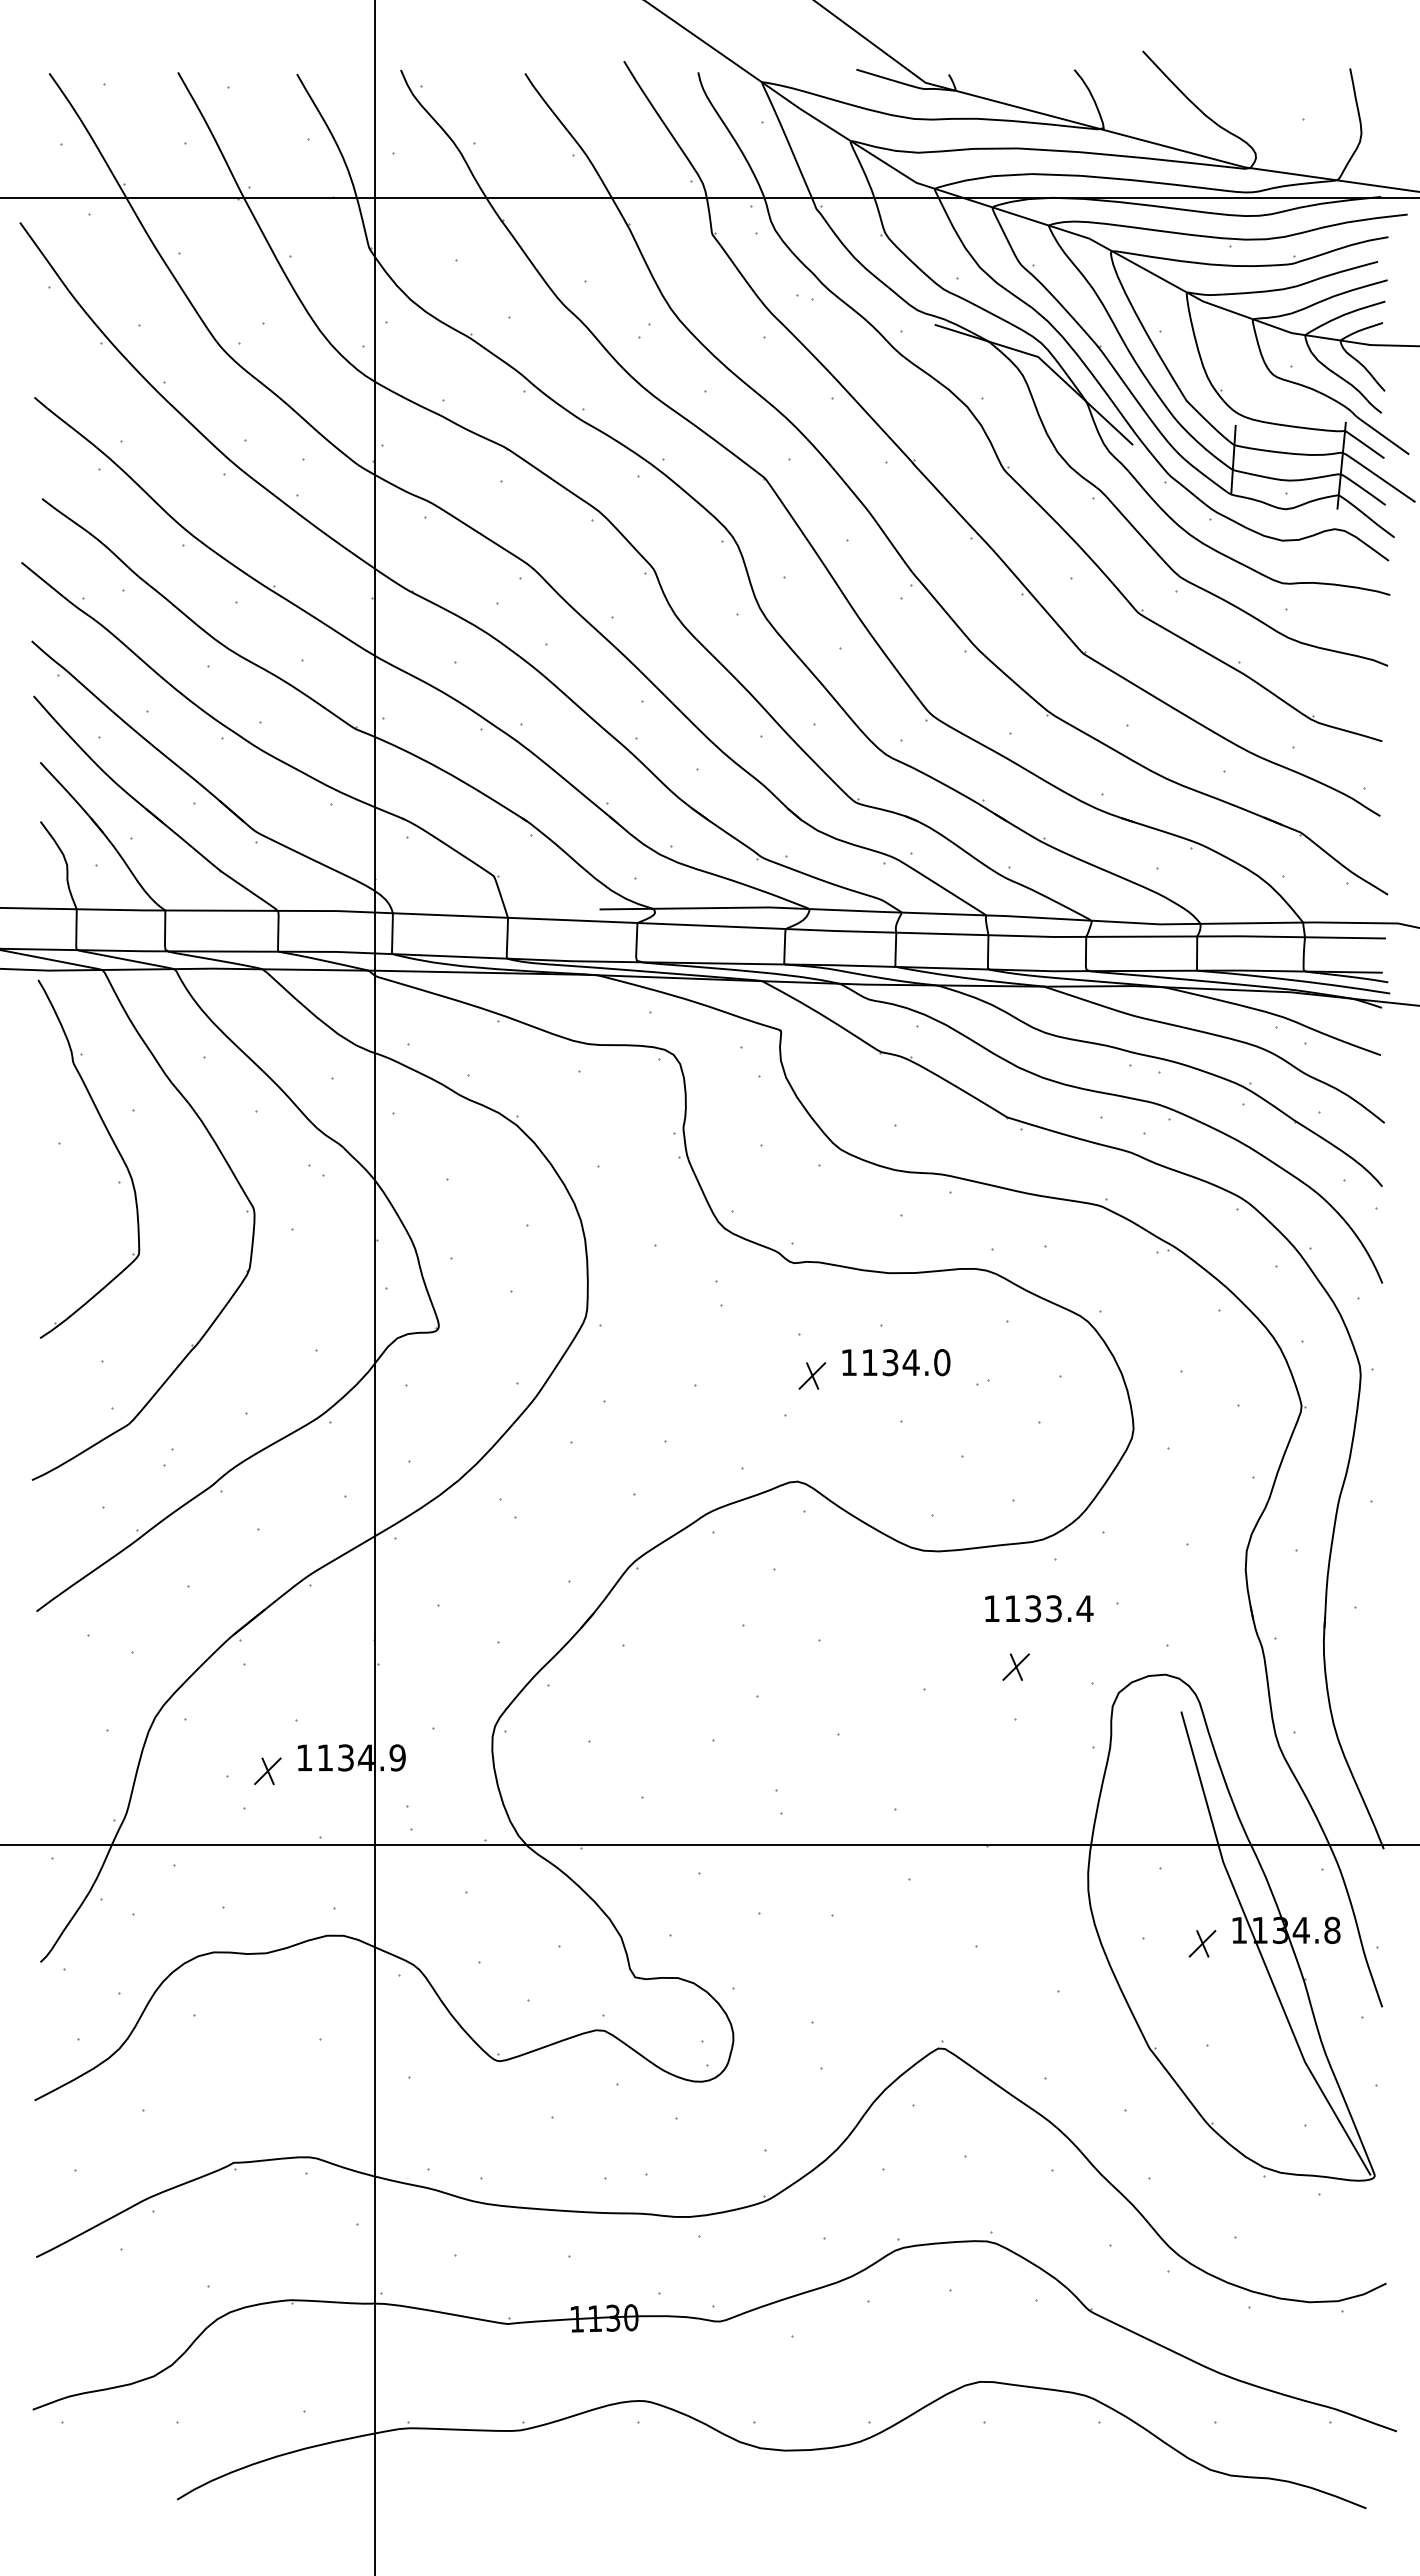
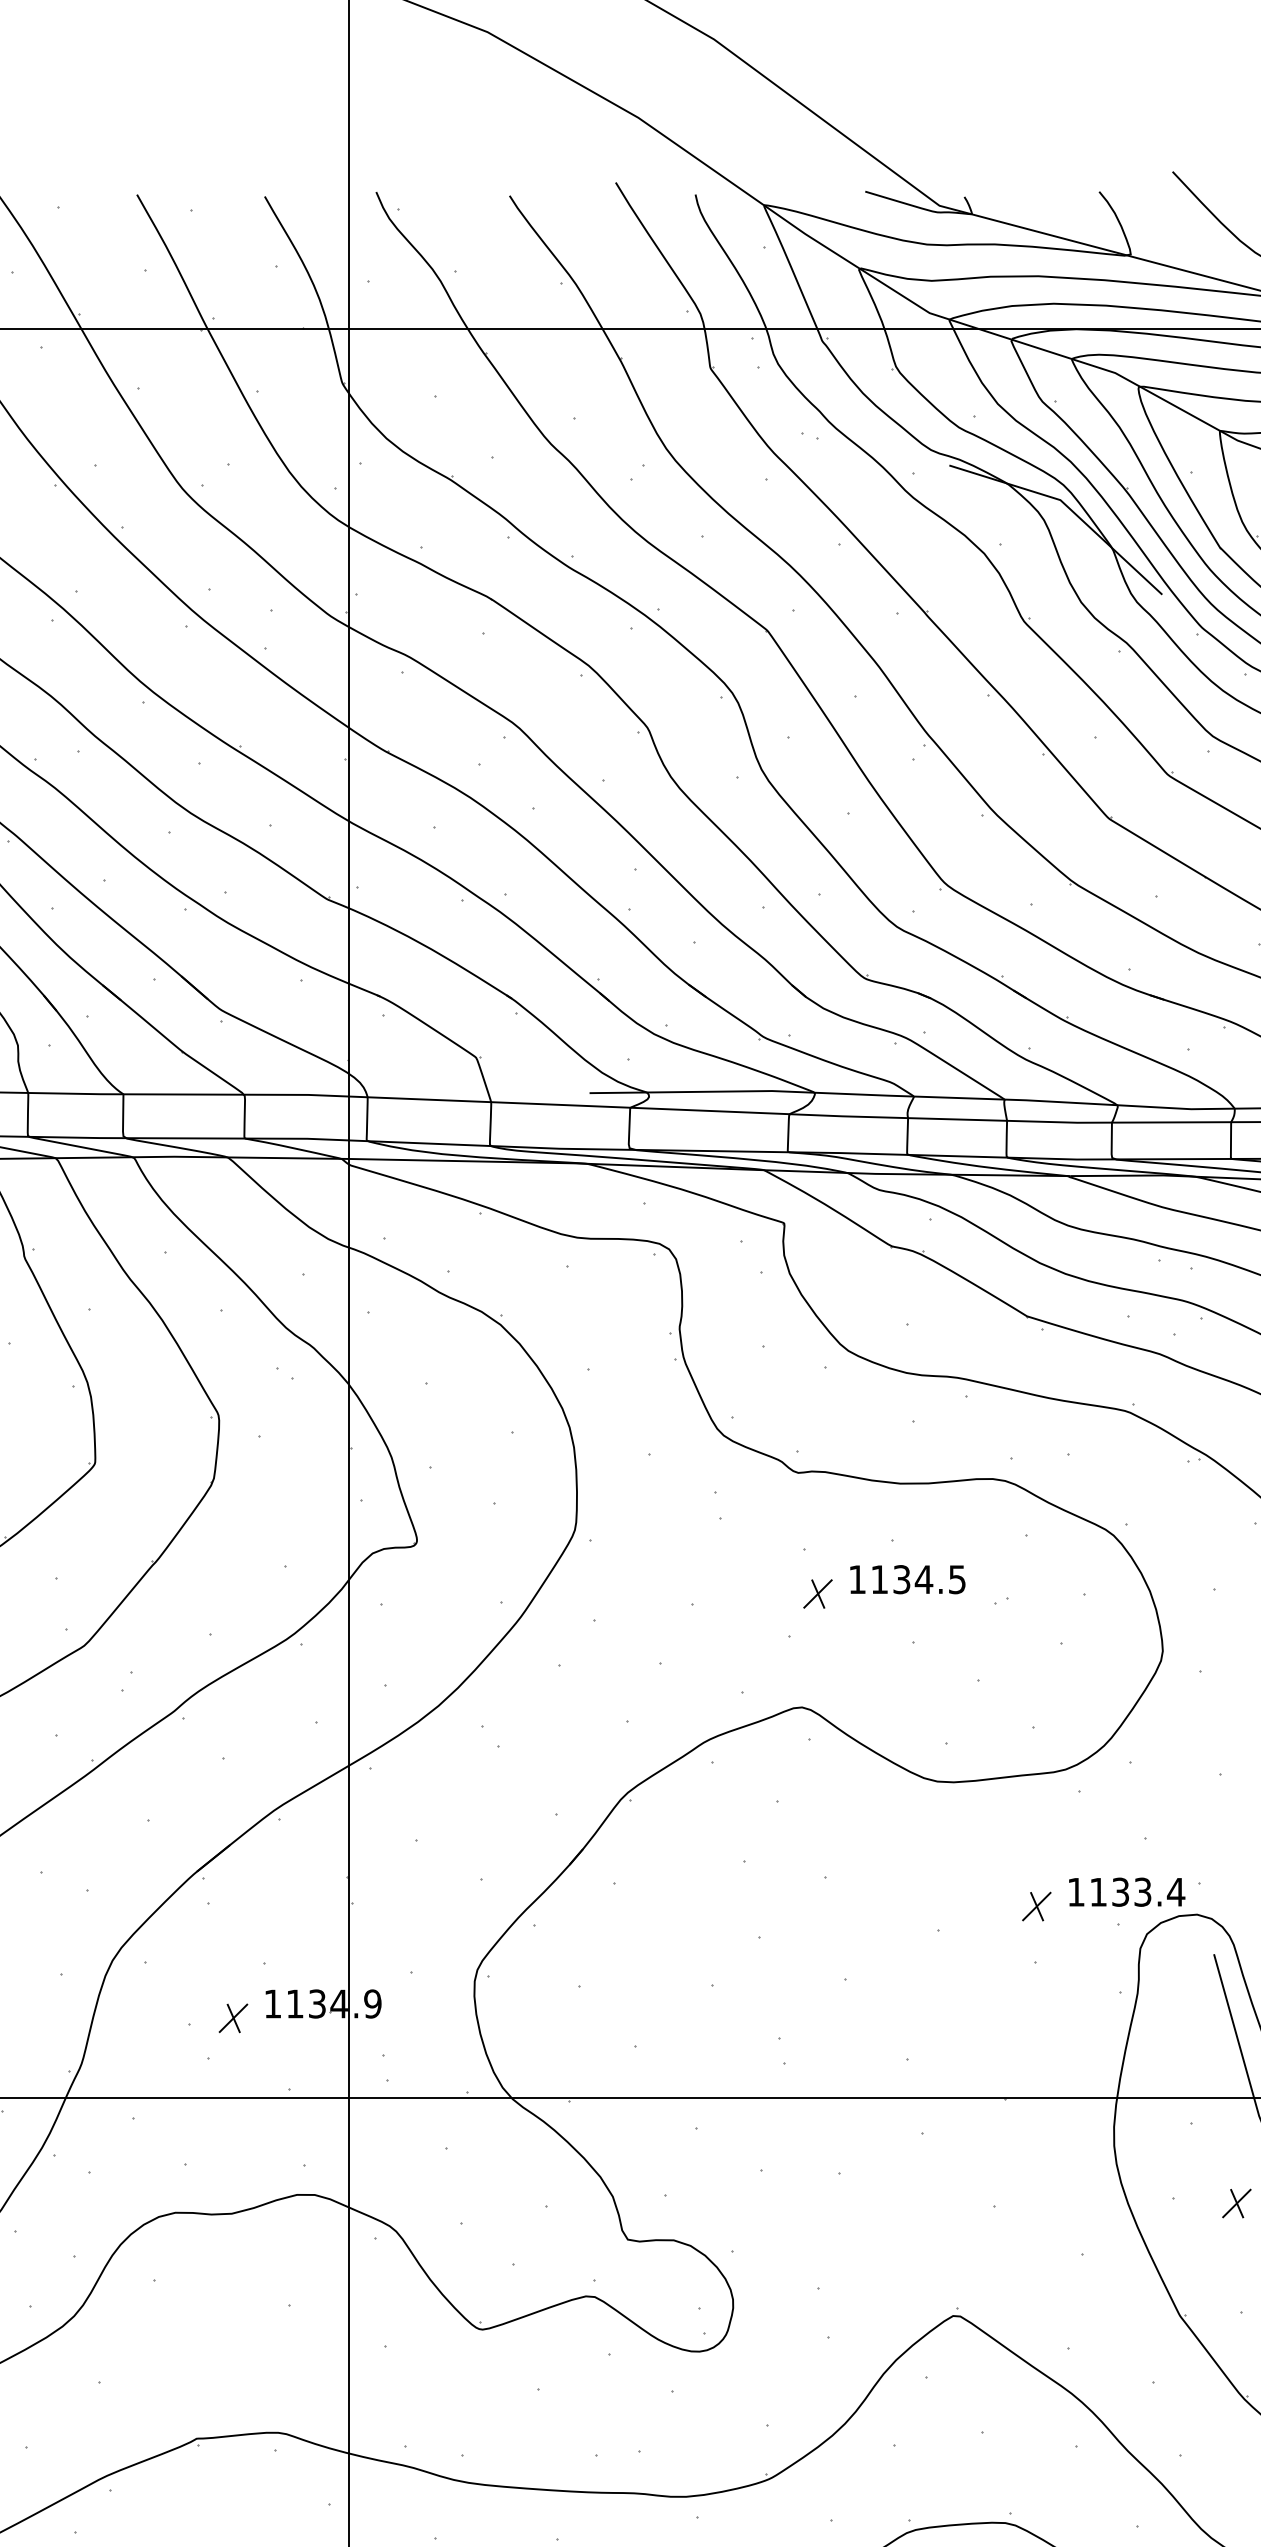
text: (942, 1362) -> (957, 1579), 1134.0 -> 1134.5
part: (1039, 1608) -> (1127, 1891), moved

